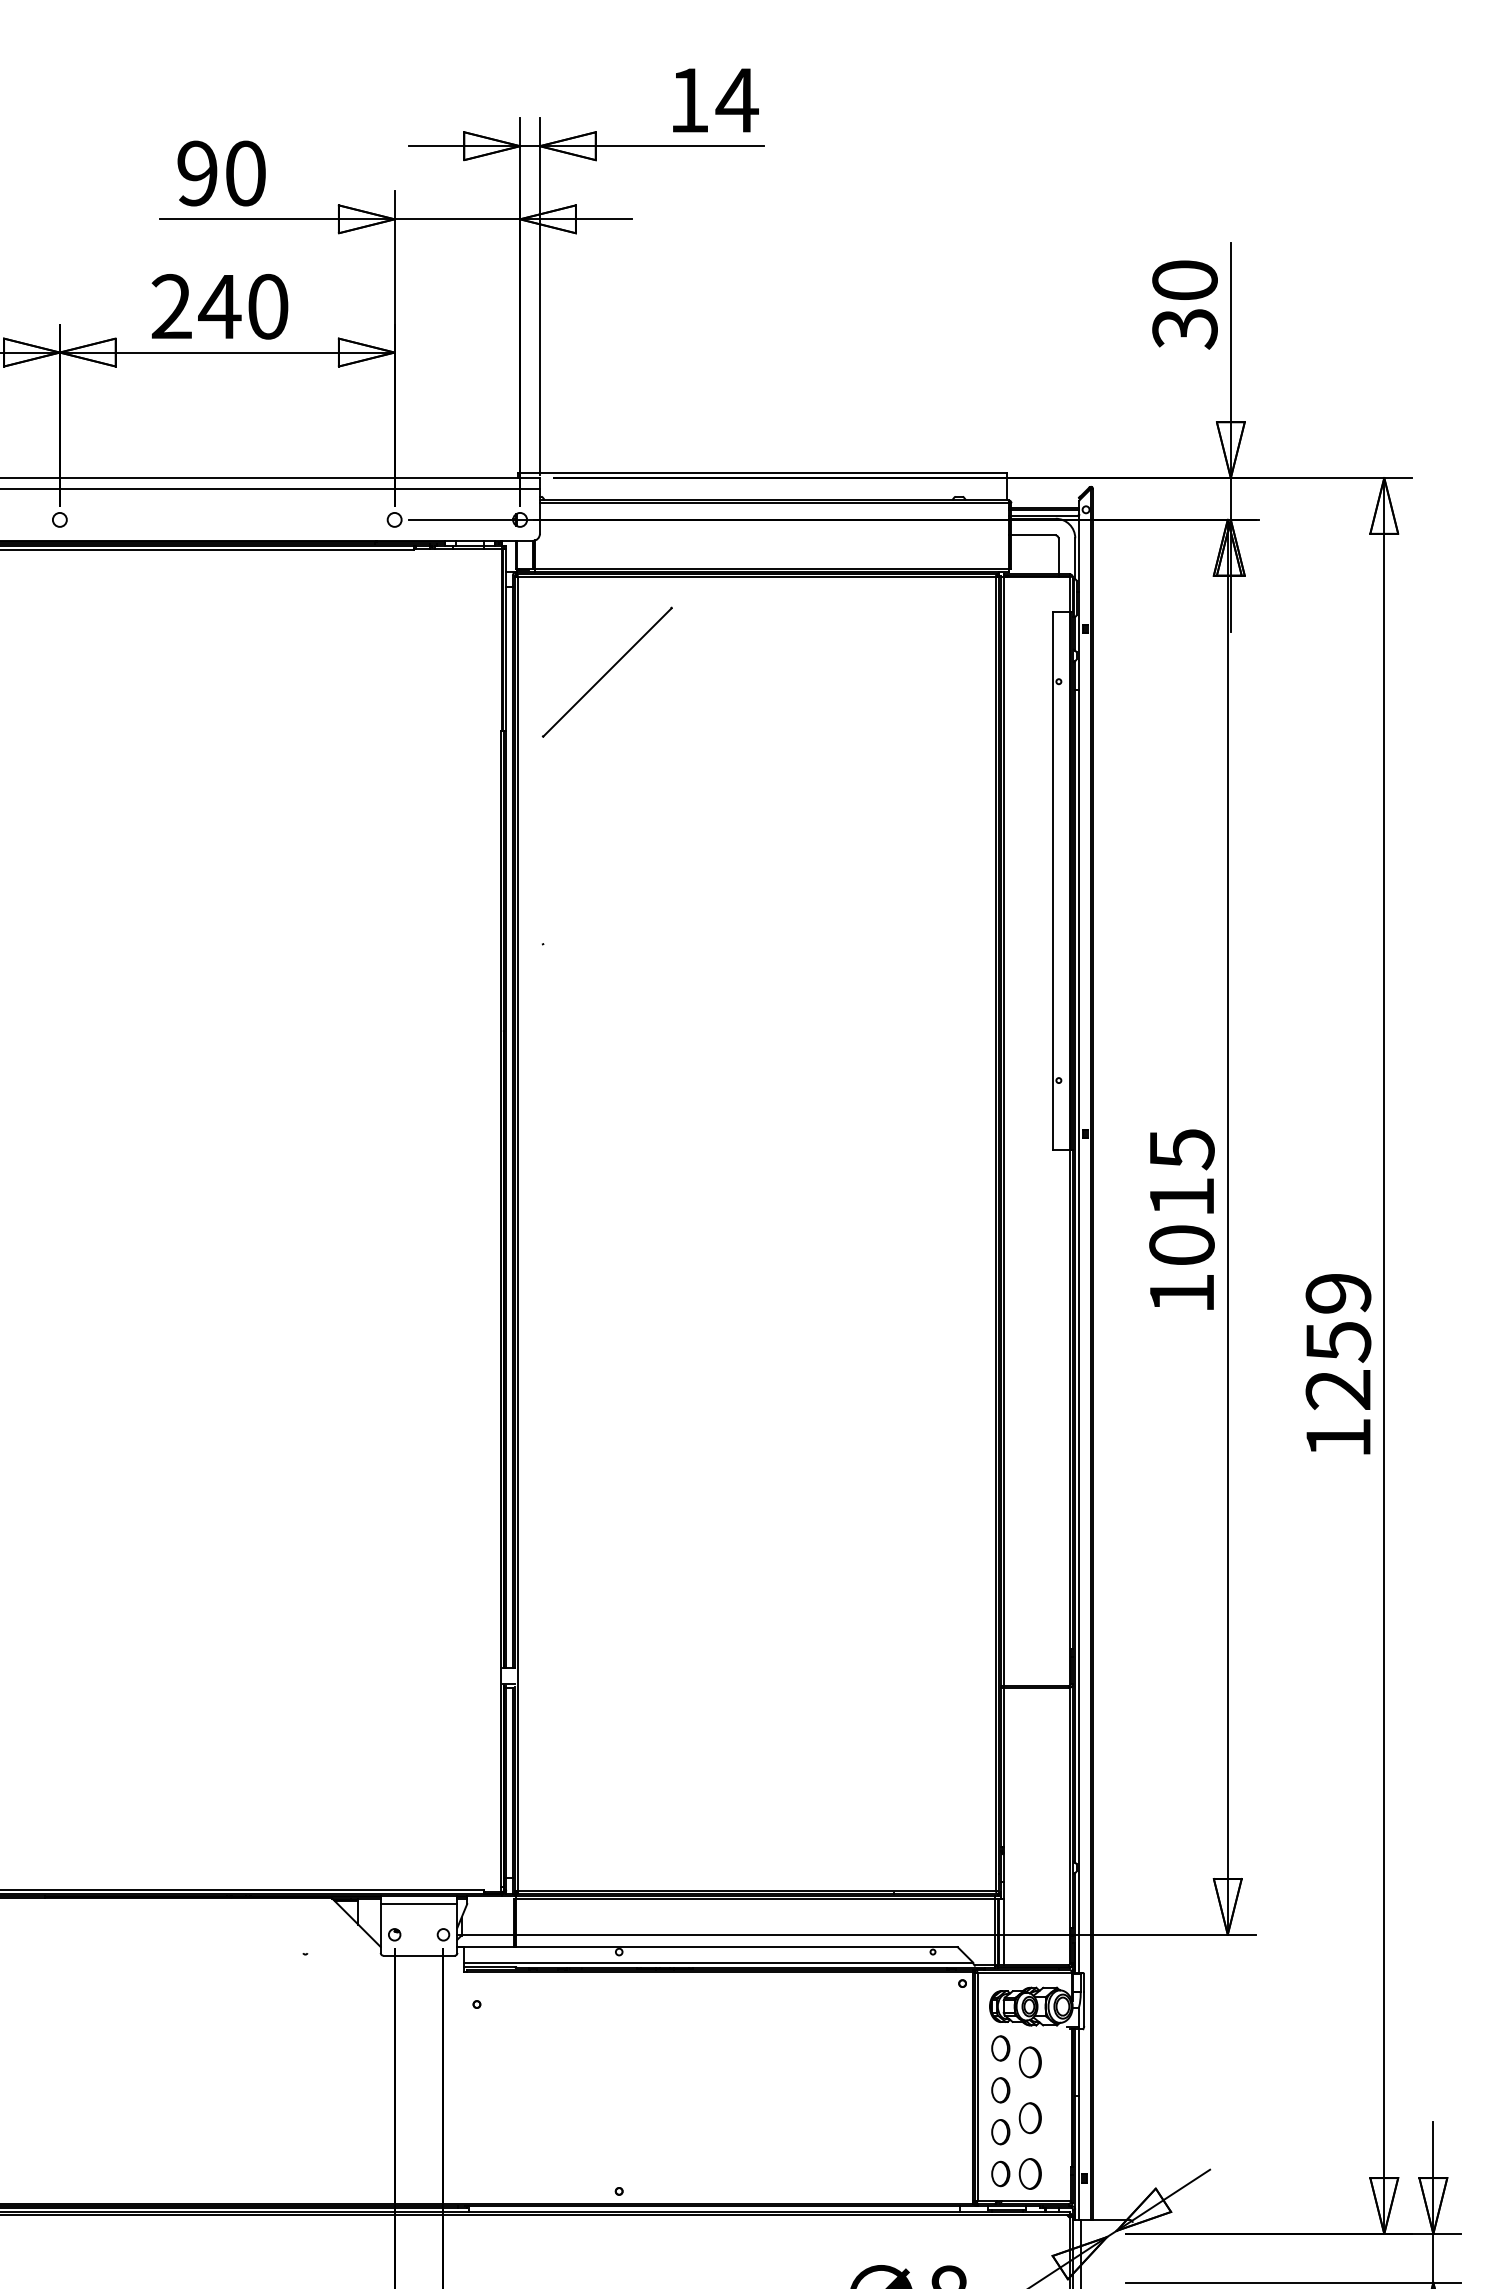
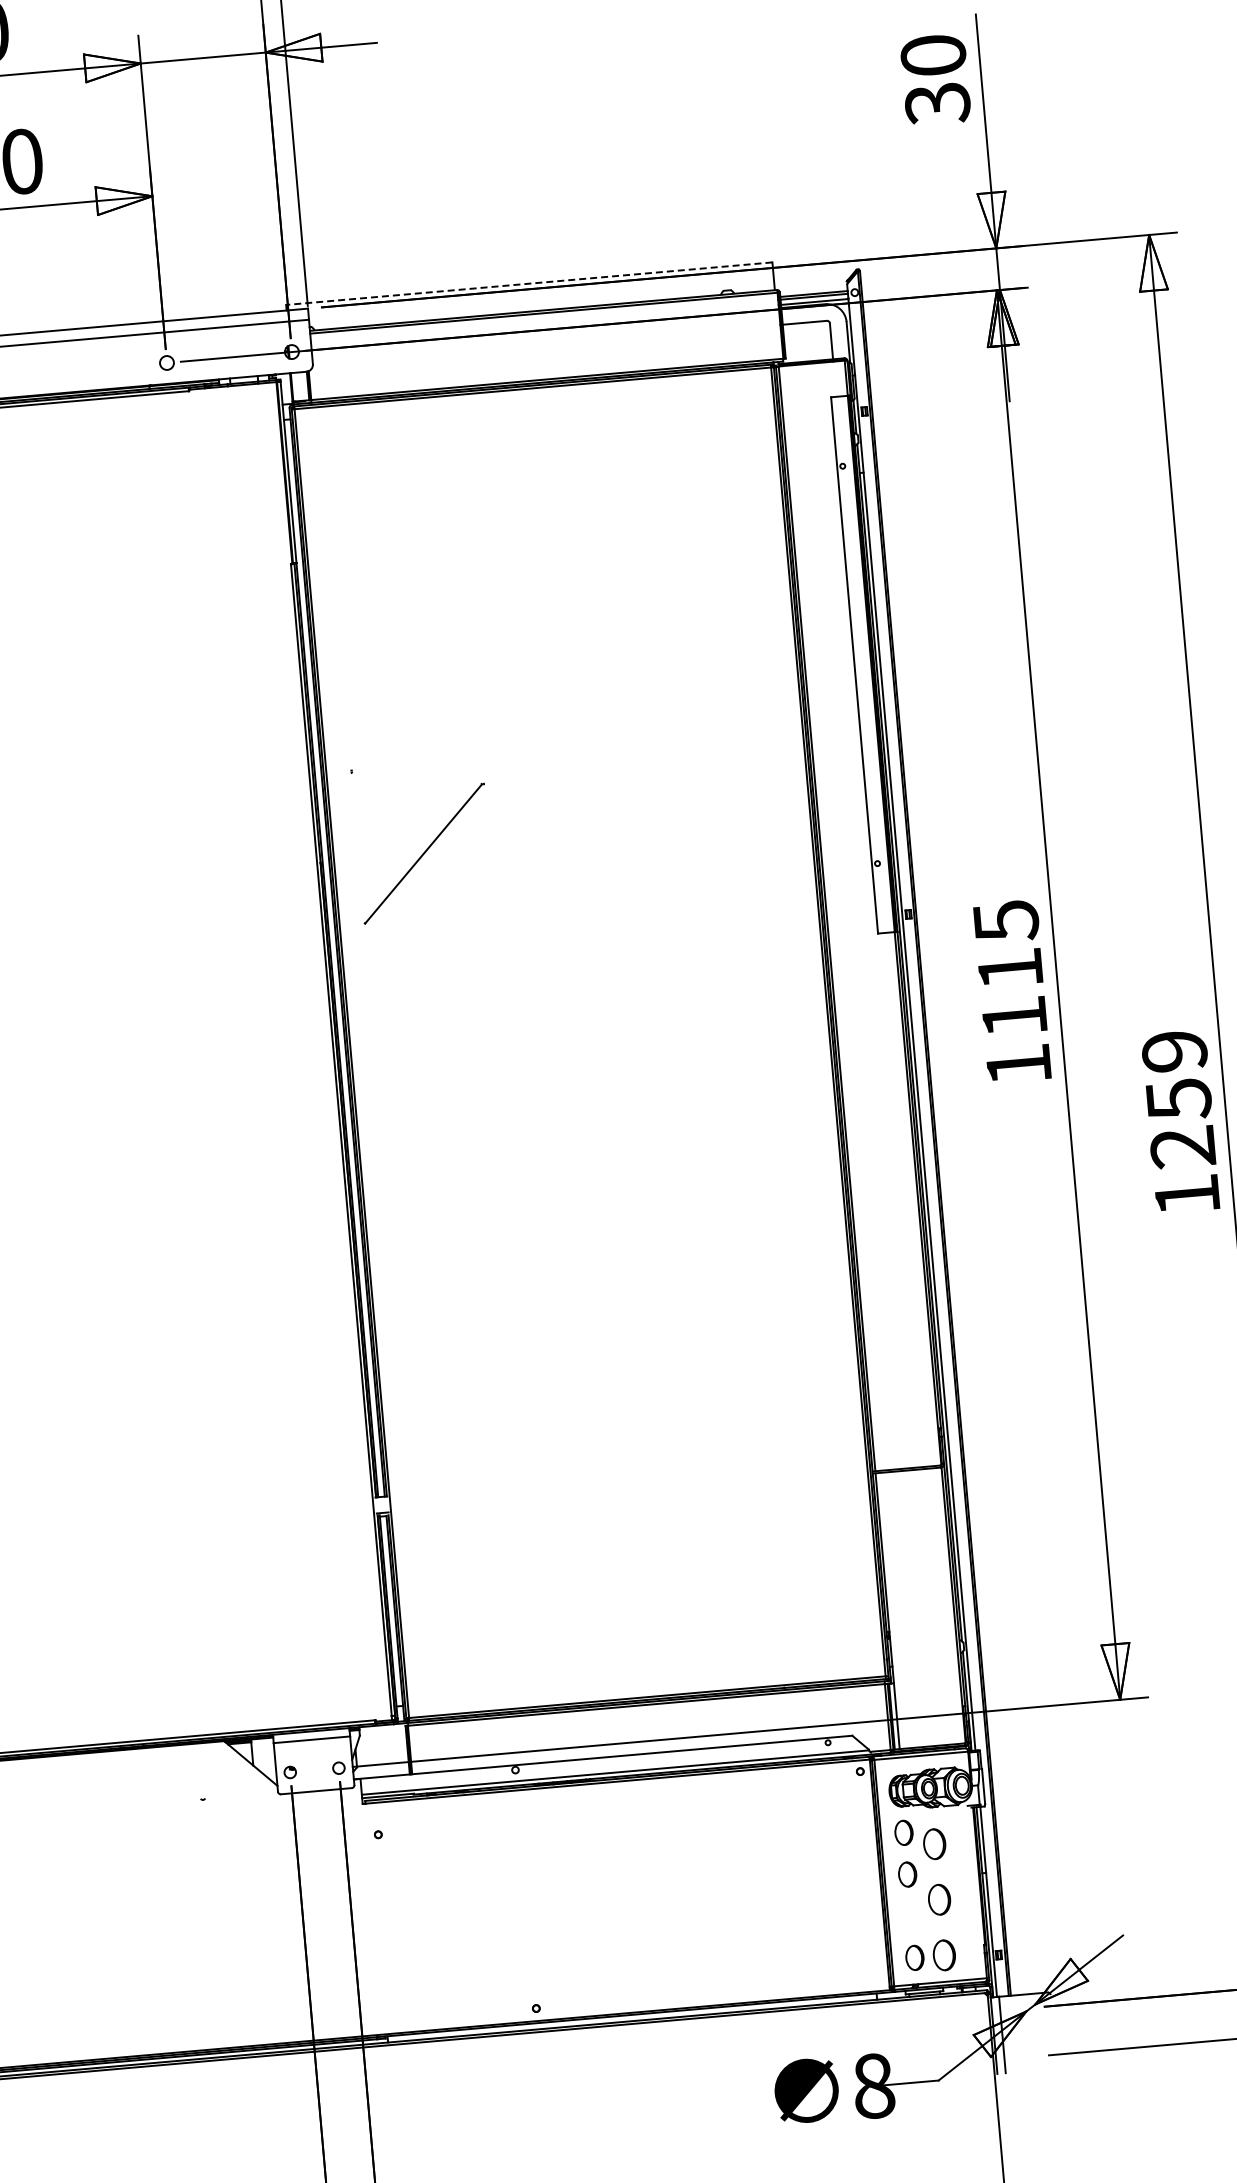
line: (762, 472) -> (529, 283), solid -> dashed
line: (607, 671) -> (423, 853), moved
text: (1181, 1244) -> (1013, 1016), 1015 -> 1115
part: (1000, 2132) -> (911, 1916), removed

